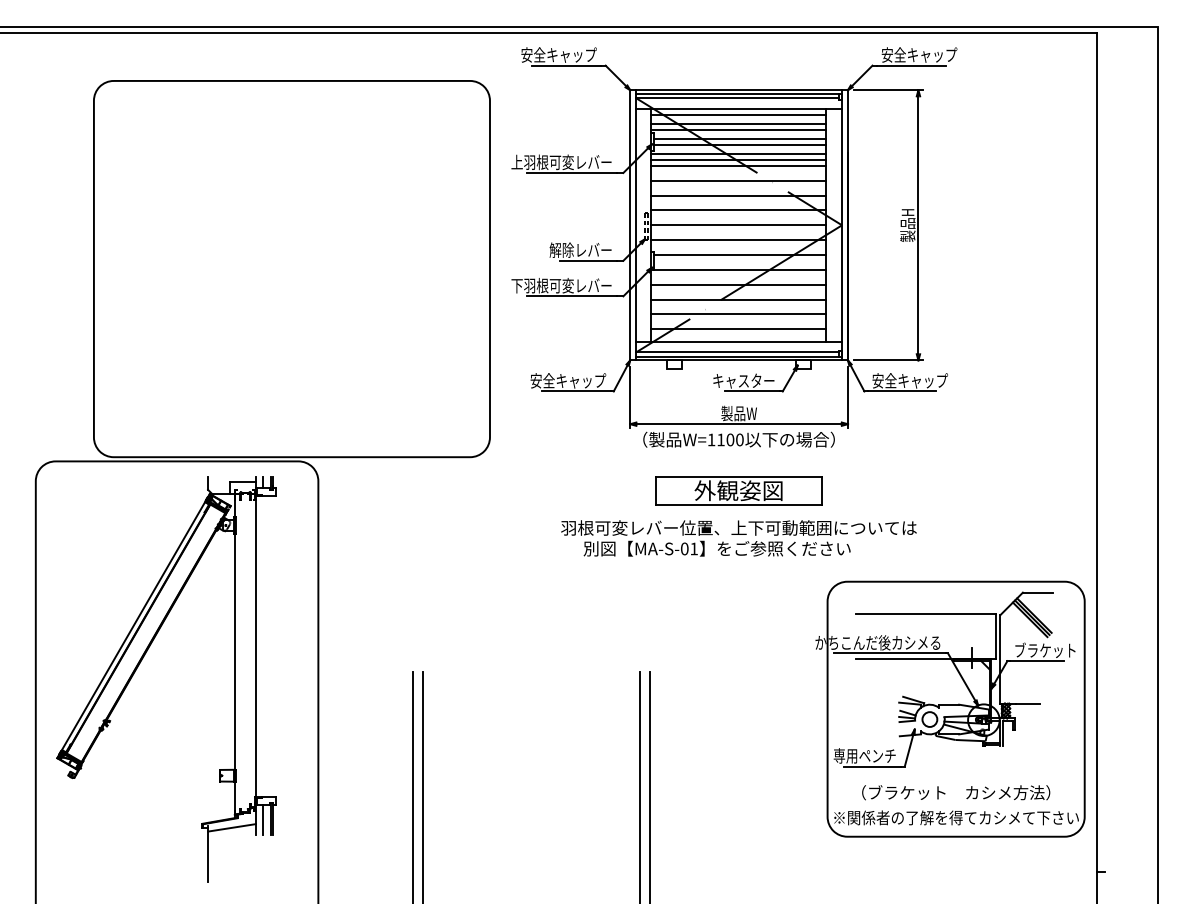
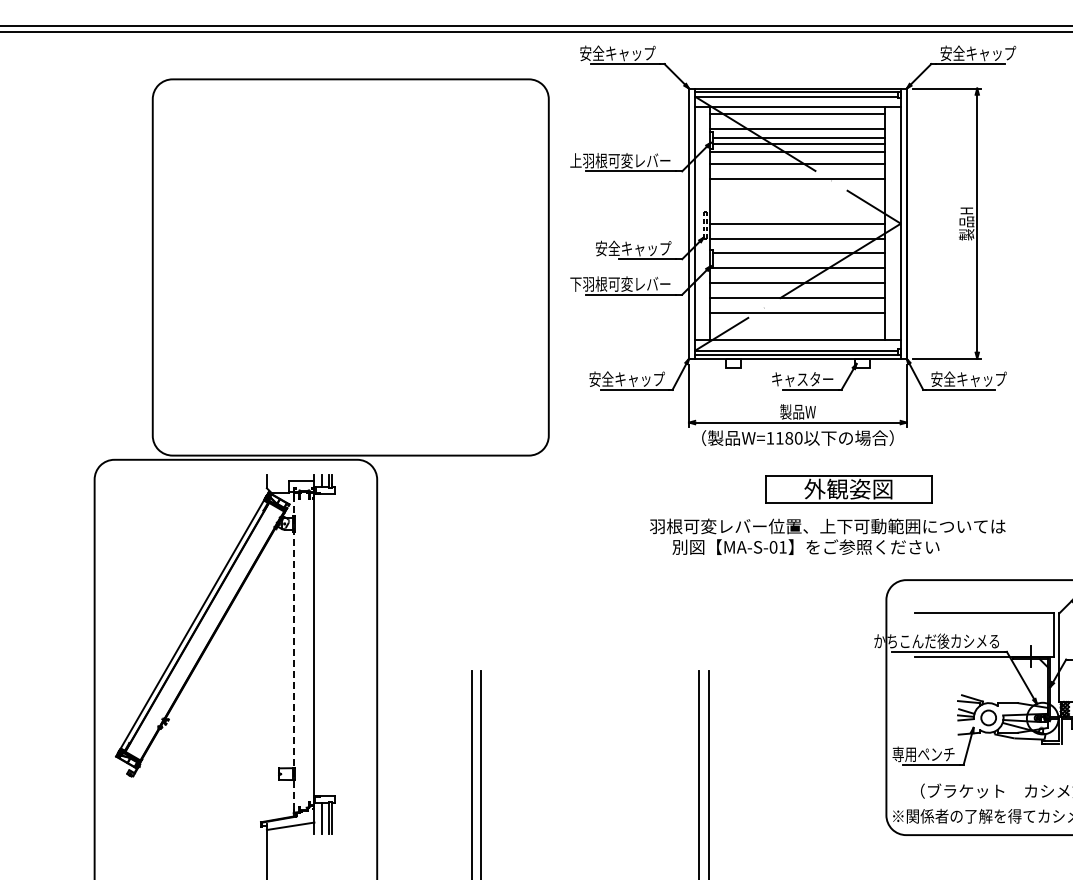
line: (737, 124) -> (796, 122), removed
line: (737, 159) -> (796, 157), removed
line: (737, 195) -> (796, 193), removed
line: (737, 210) -> (796, 208), removed
text: (574, 249) -> (633, 247), 解除レバー -> 安全キャップ
line: (737, 329) -> (796, 327), removed
text: (730, 439) -> (789, 437), W=1100 -> W=1180
part: (738, 490) -> (848, 488), moved
text: (738, 538) -> (827, 536), moved
line: (234, 655) -> (293, 653), solid -> dashed

